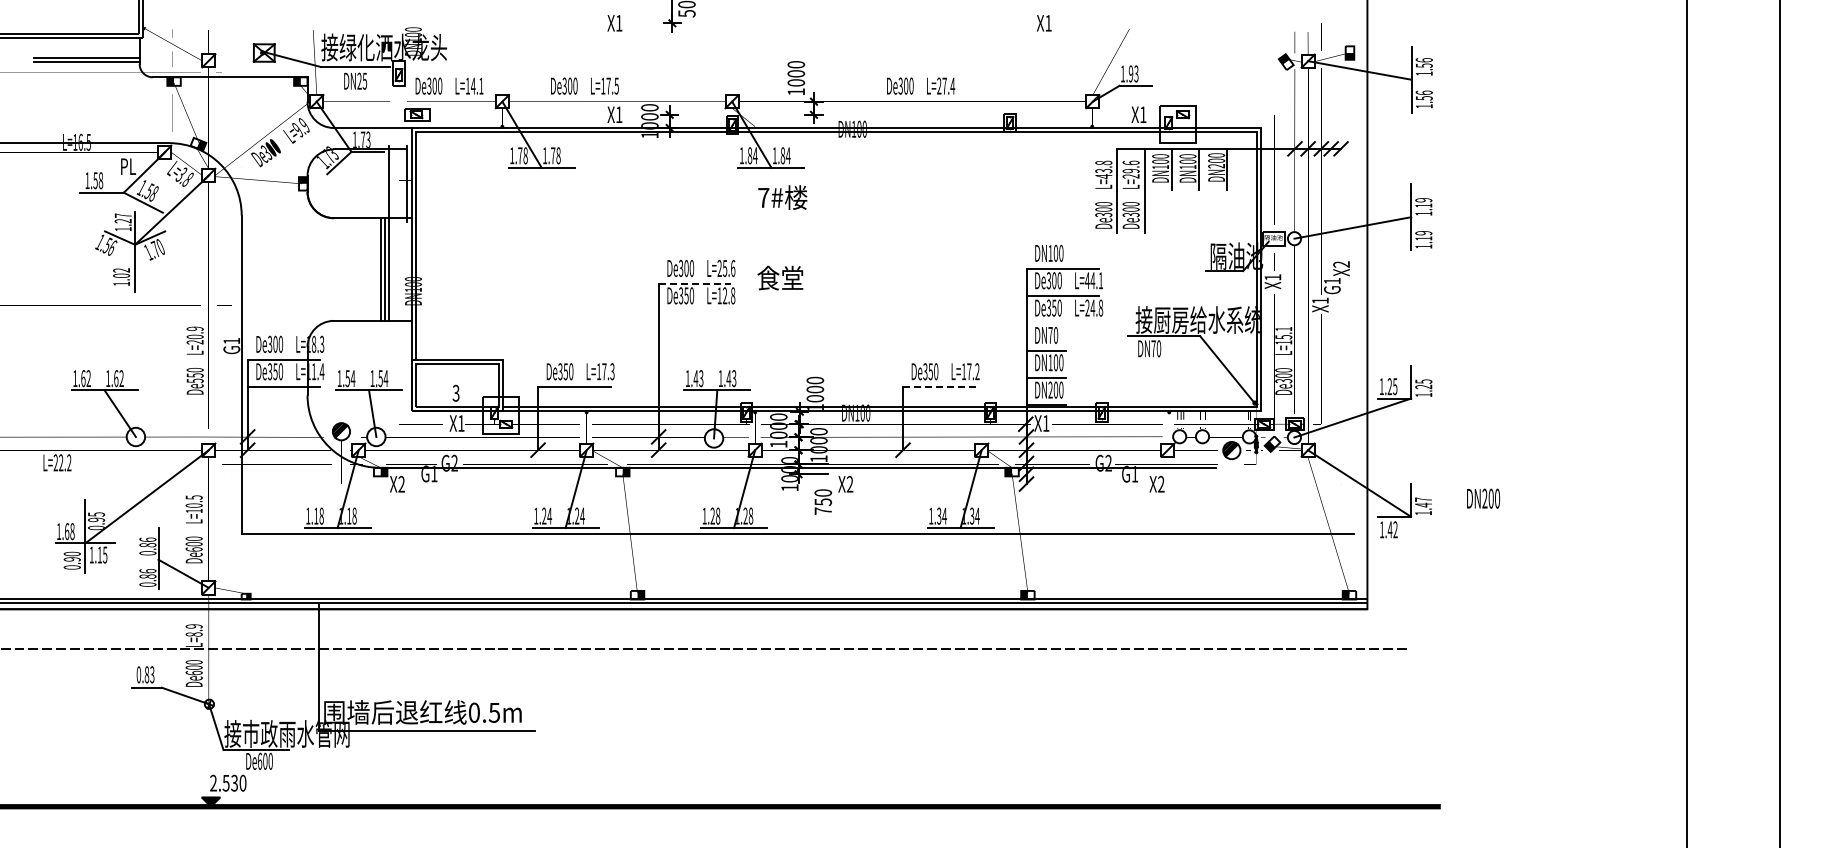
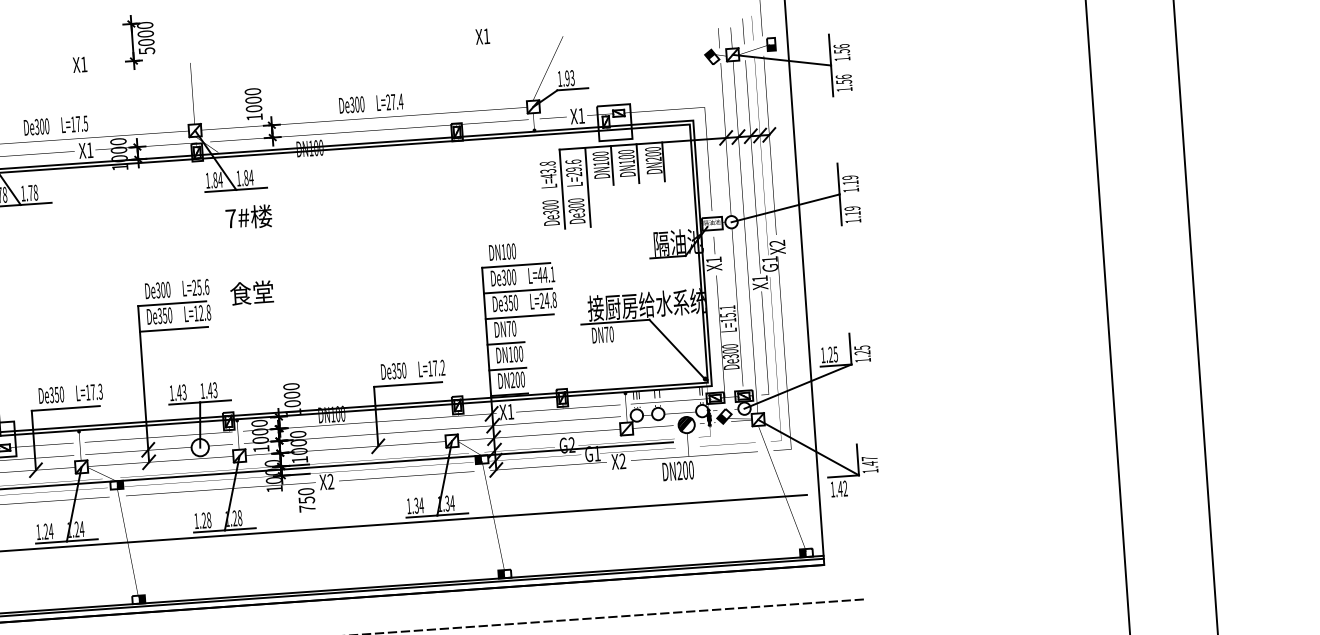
line: (695, 283) -> (172, 303), dashed -> solid
line: (694, 310) -> (173, 328), added
line: (1062, 323) -> (519, 316), added
line: (939, 386) -> (408, 384), dashed -> solid
text: (1483, 498) -> (678, 470), moved

